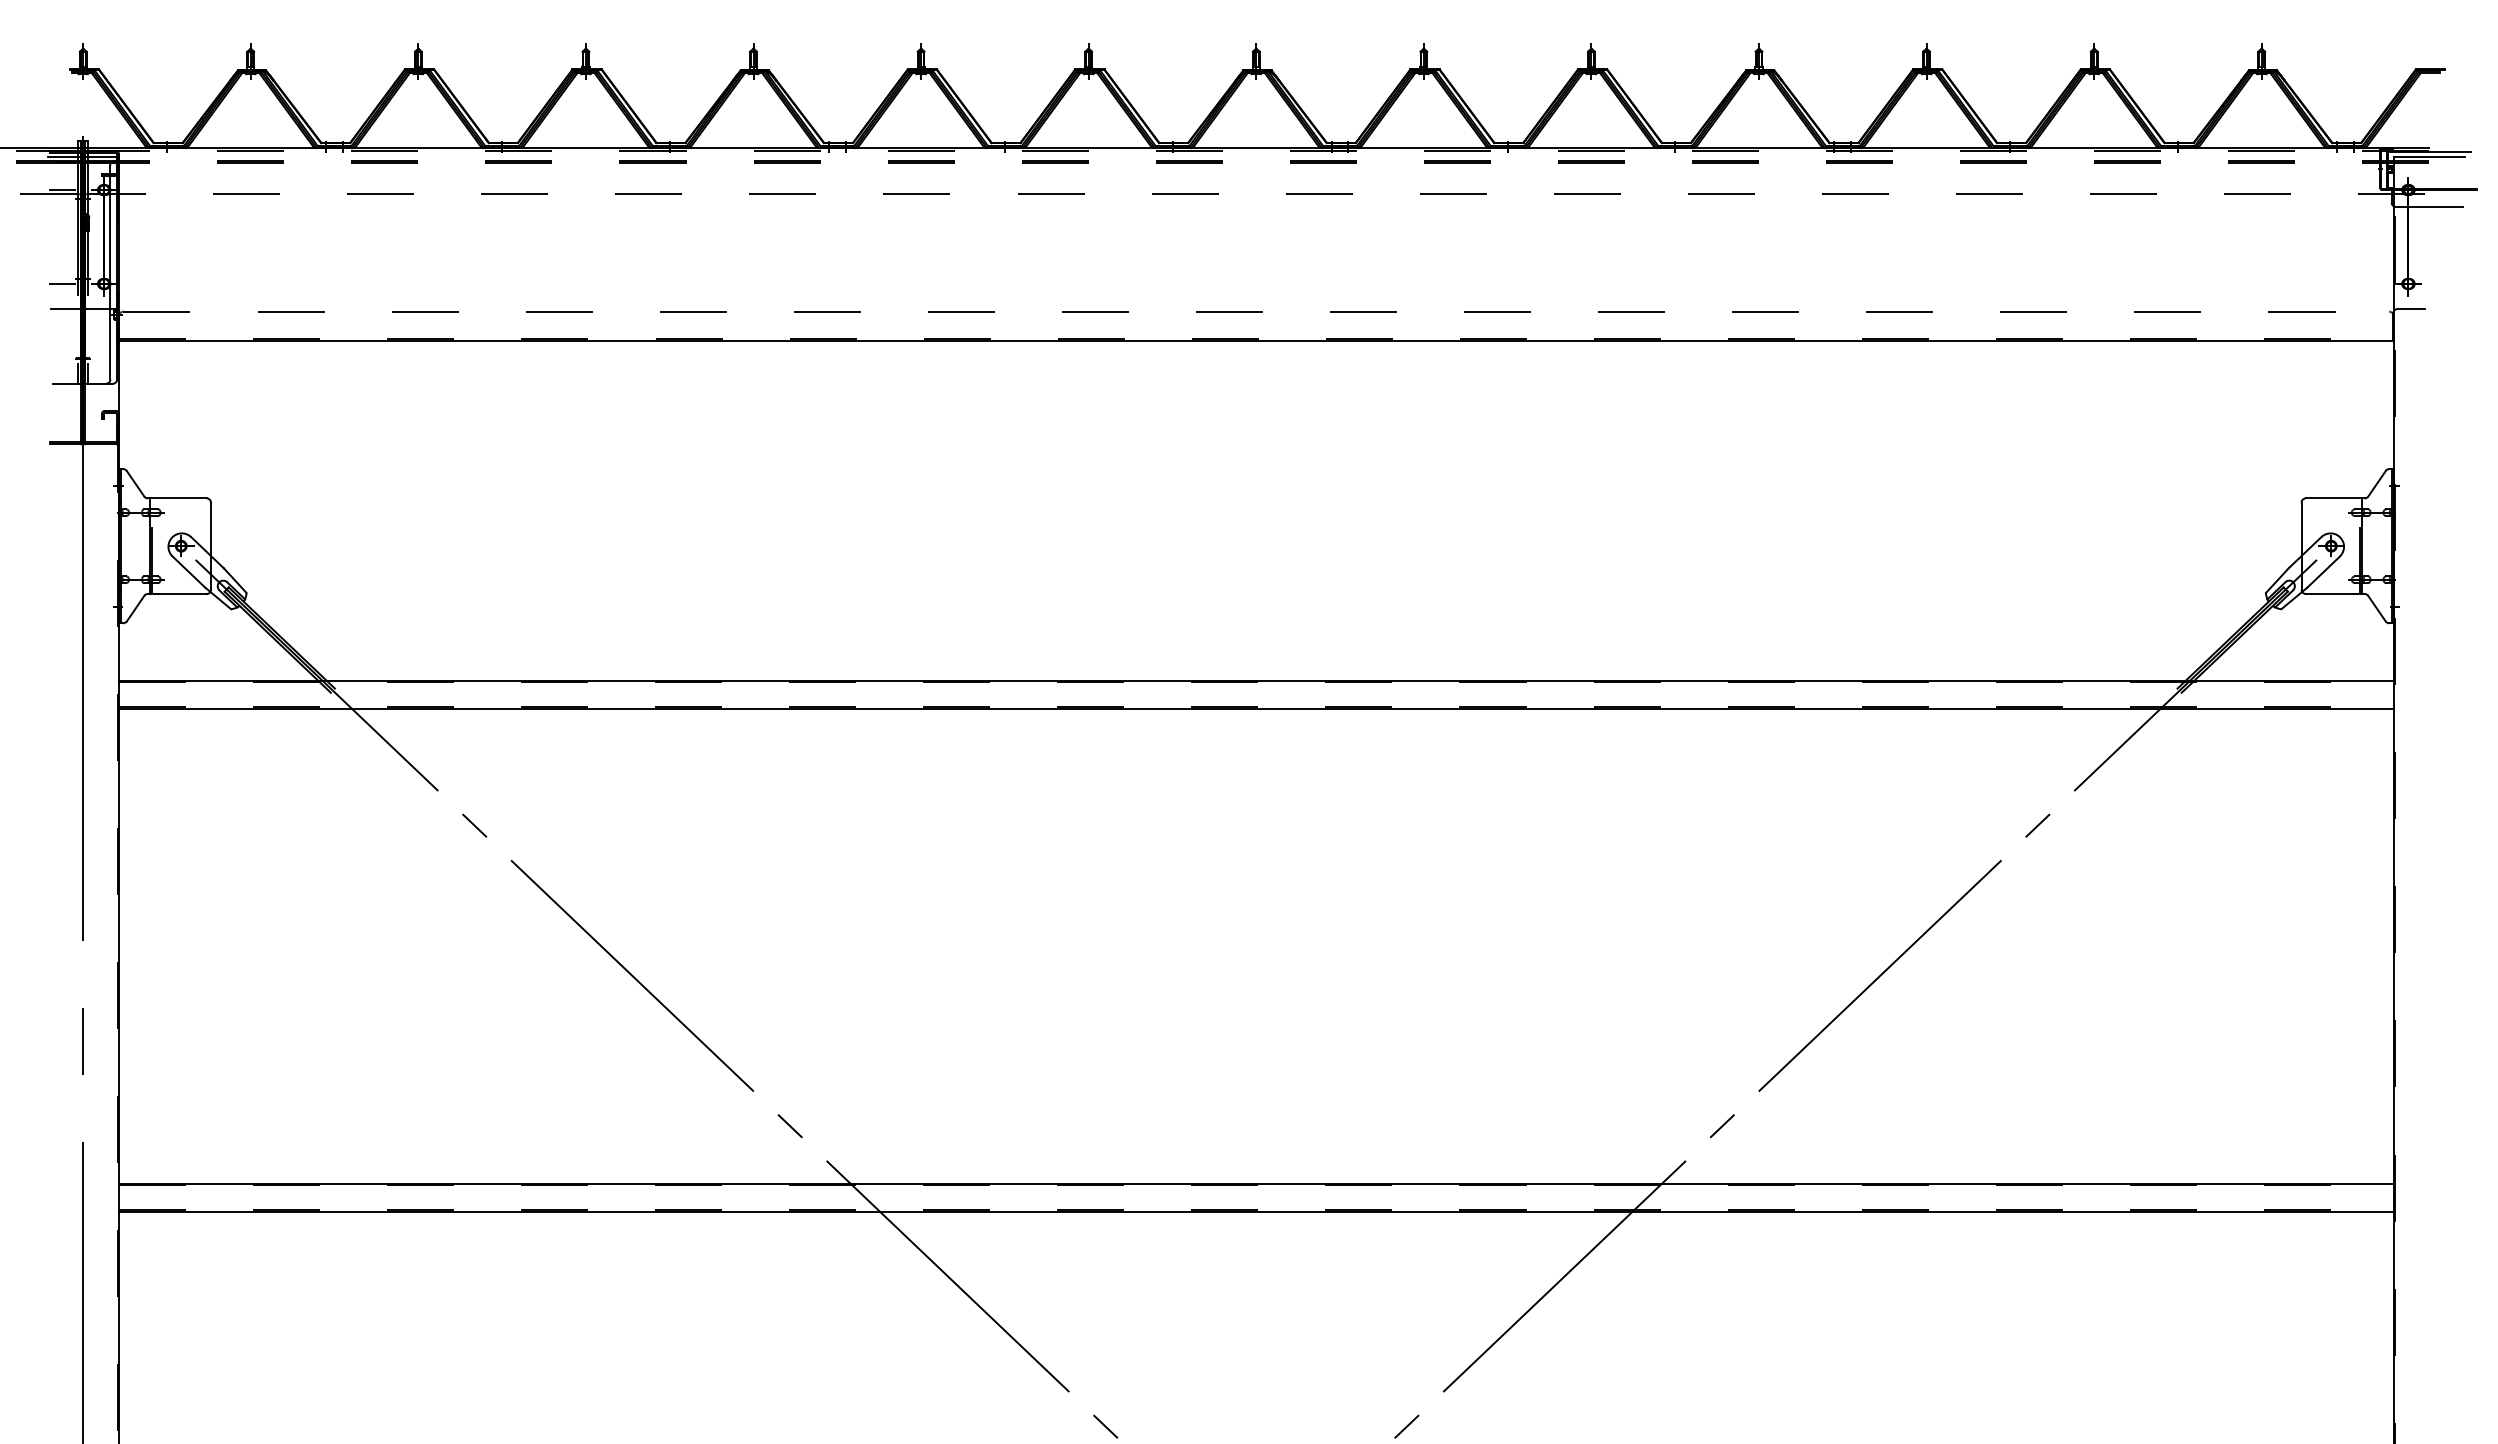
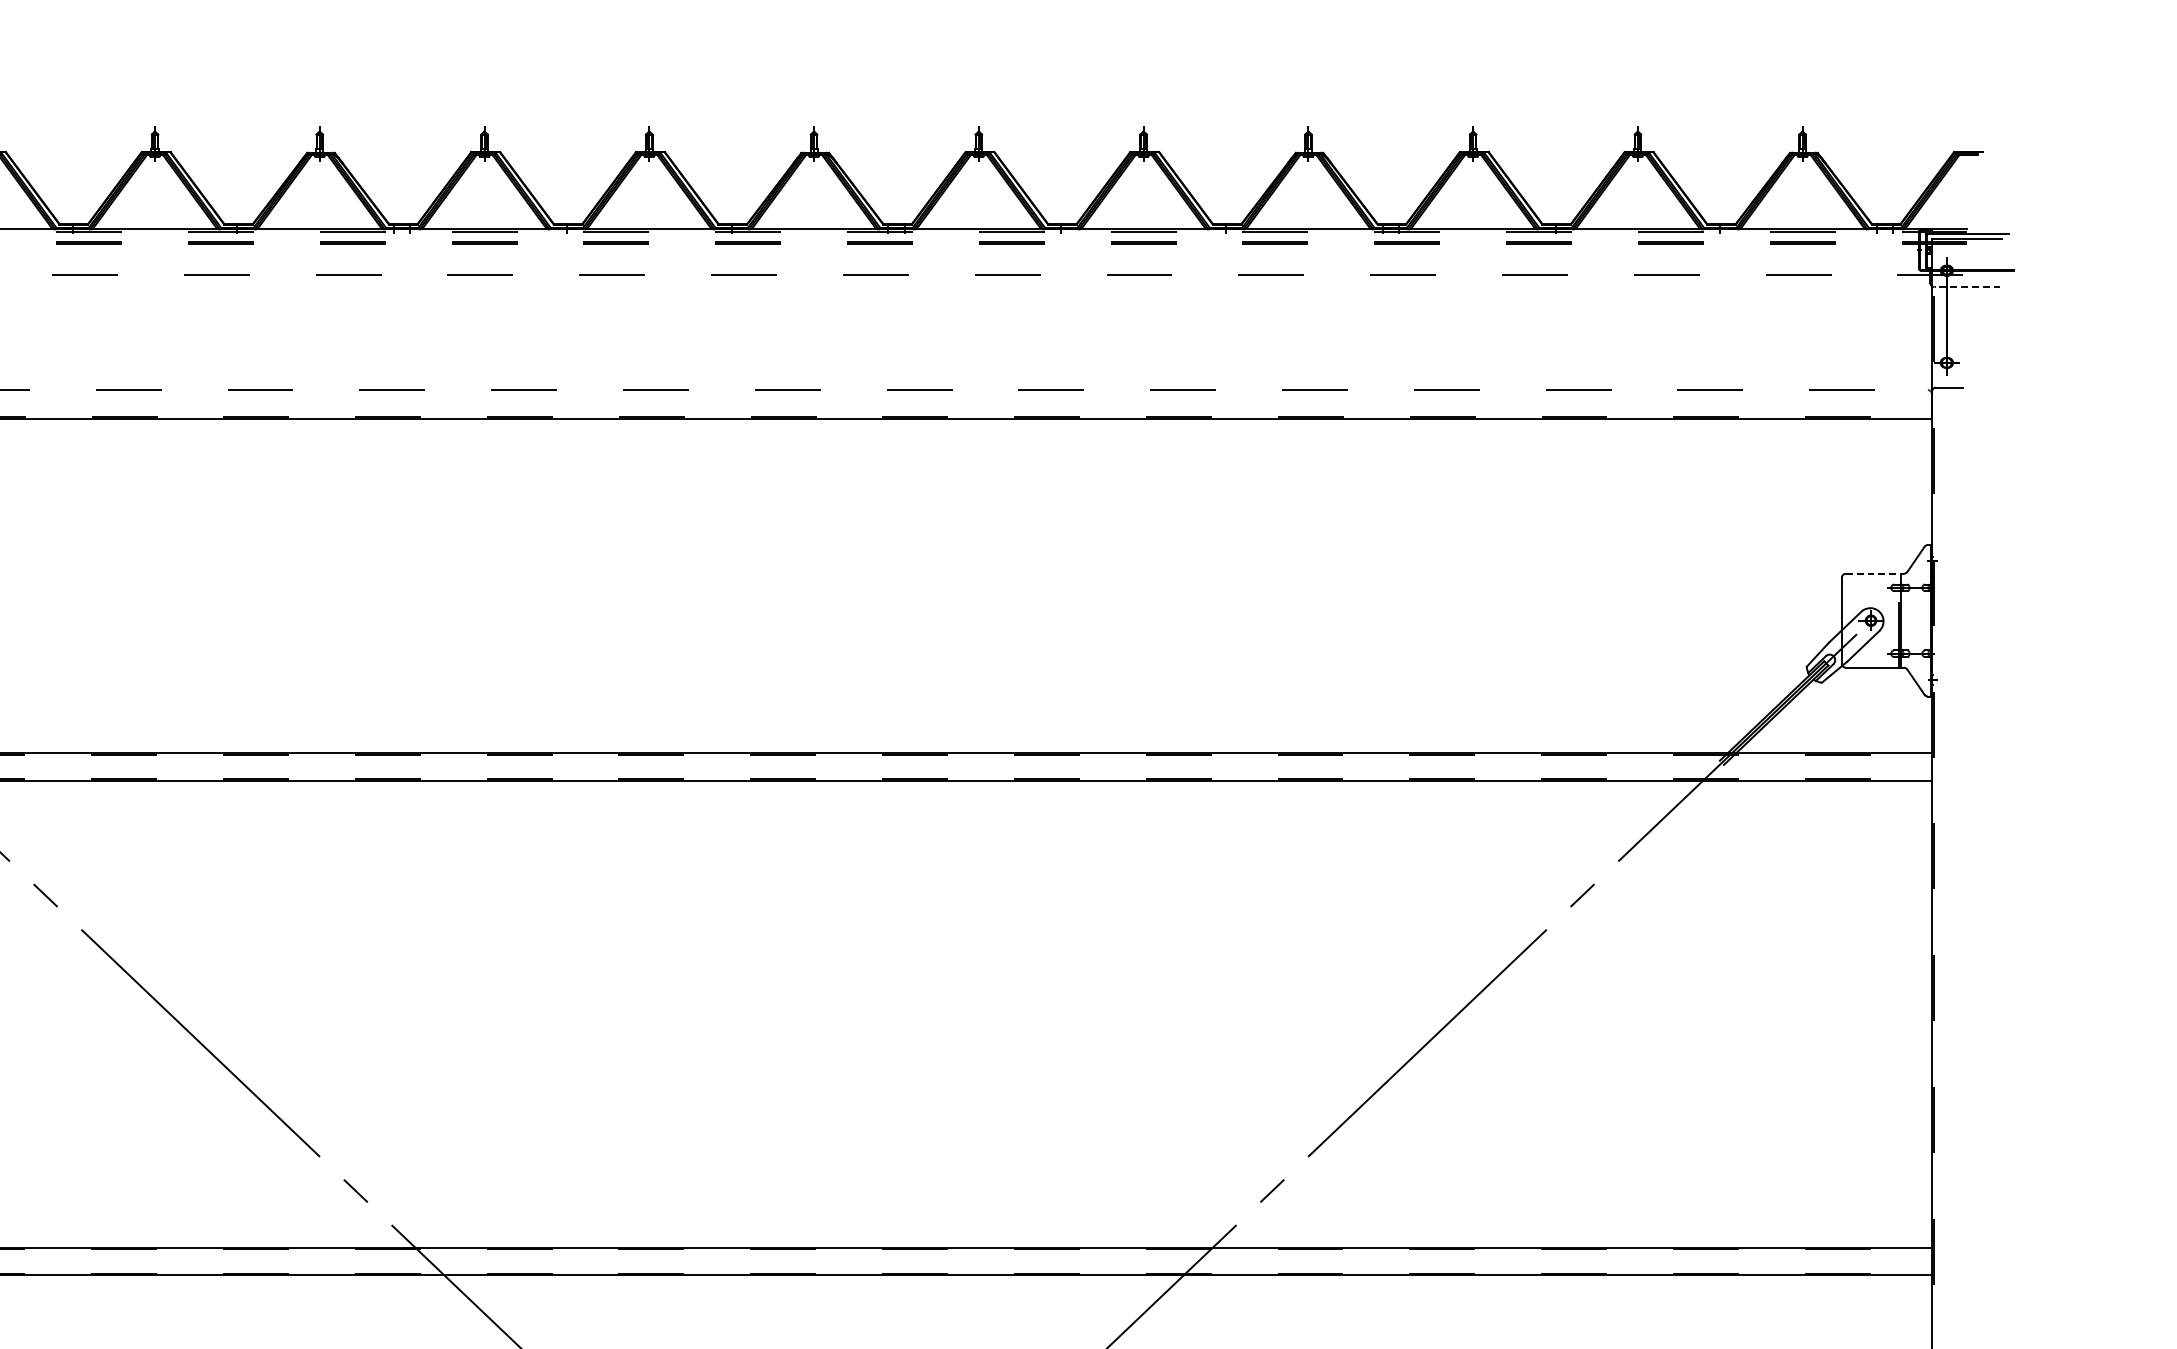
line: (2429, 206) -> (1967, 286), solid -> dashed
line: (2335, 498) -> (1875, 573), solid -> dashed

